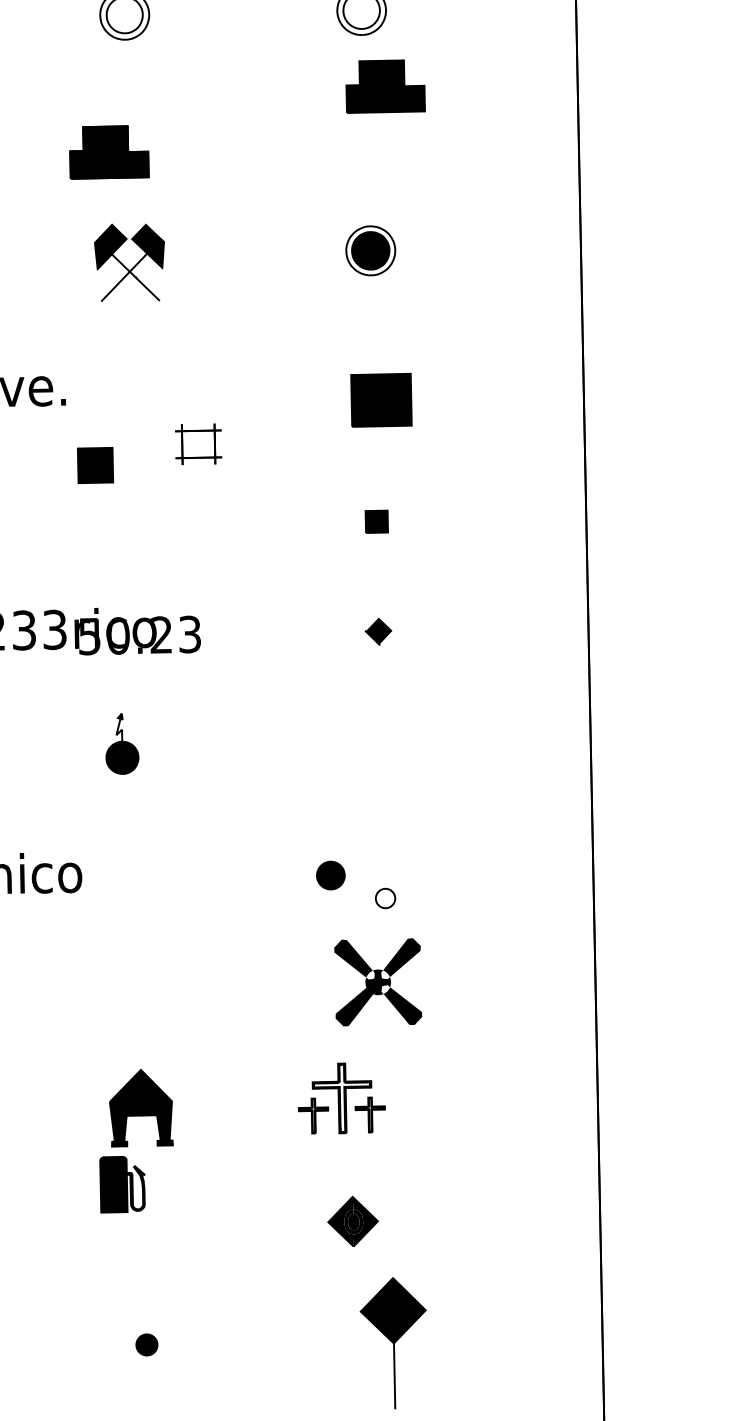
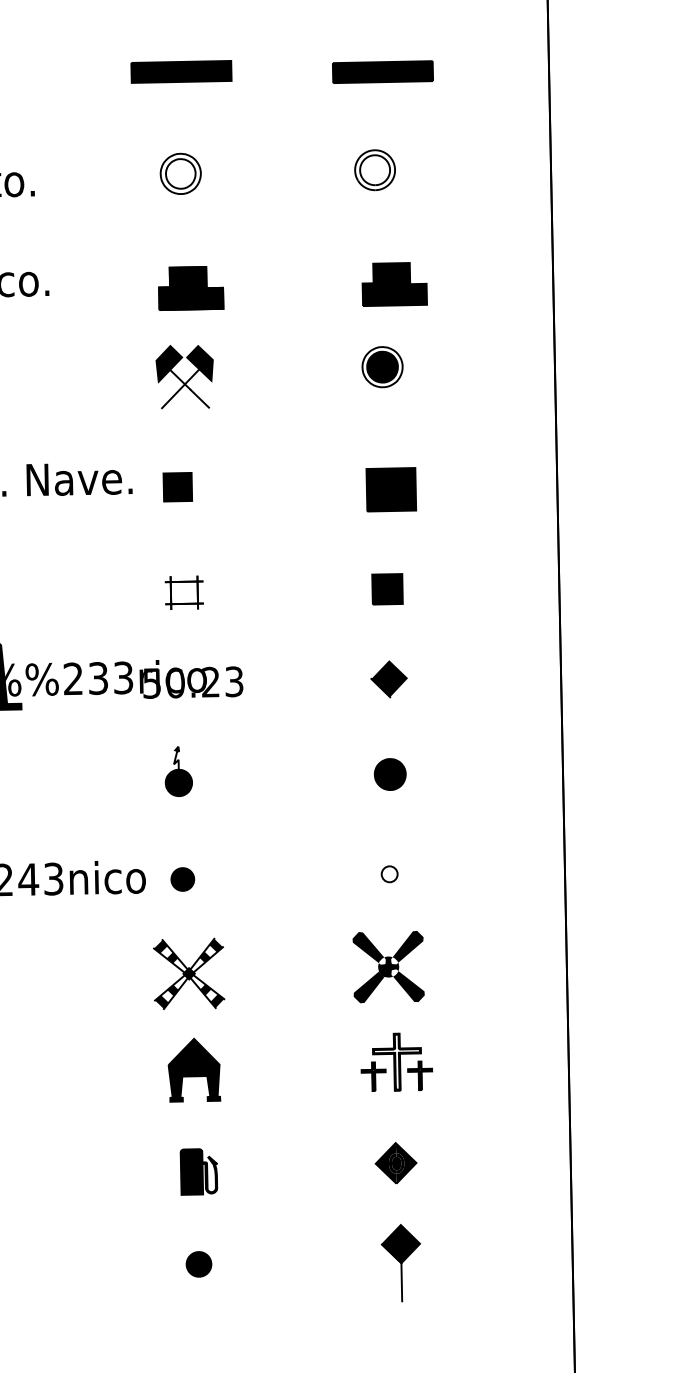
part: (385, 86) -> (394, 284), moved
part: (109, 152) -> (191, 288), moved
part: (197, 443) -> (183, 592), moved
part: (95, 465) -> (177, 487), moved
part: (376, 521) -> (387, 589), size x1.67
part: (378, 631) -> (388, 679), size x1.67
fill: (379, 747) -> (389, 774), added
part: (330, 875) -> (182, 879), moved
part: (385, 898) -> (389, 874), moved
part: (135, 990) -> (189, 973), added
part: (341, 1097) -> (396, 1061), moved
part: (121, 1184) -> (198, 1171), moved
part: (352, 1221) -> (395, 1163), moved
part: (392, 1343) -> (400, 1263), size x0.71
part: (146, 1345) -> (198, 1264), size x1.43

